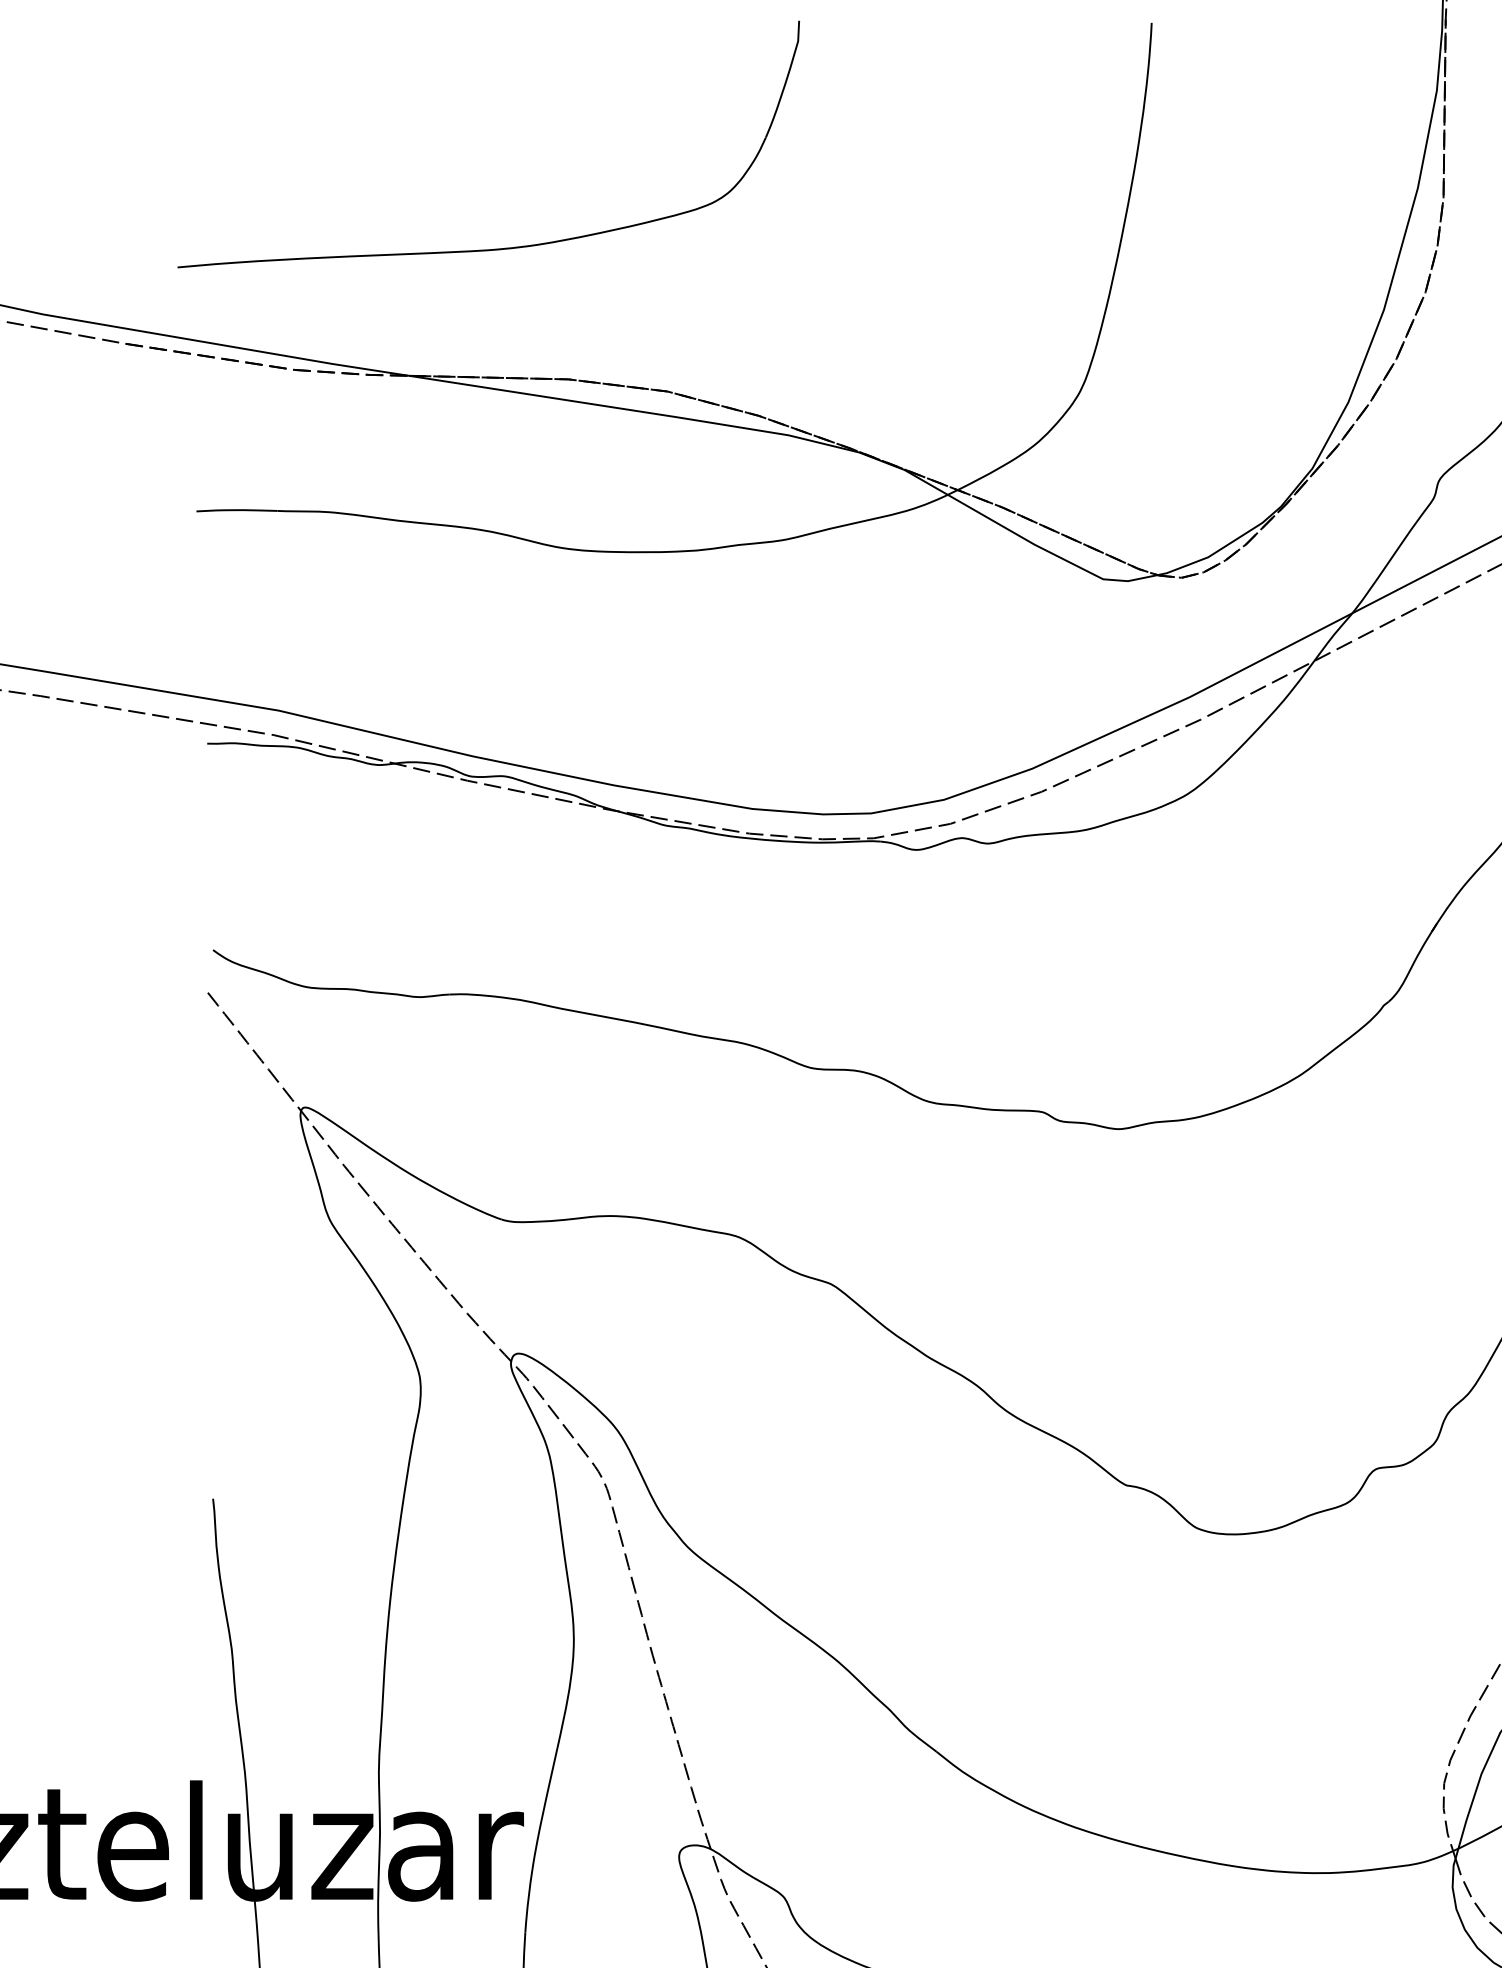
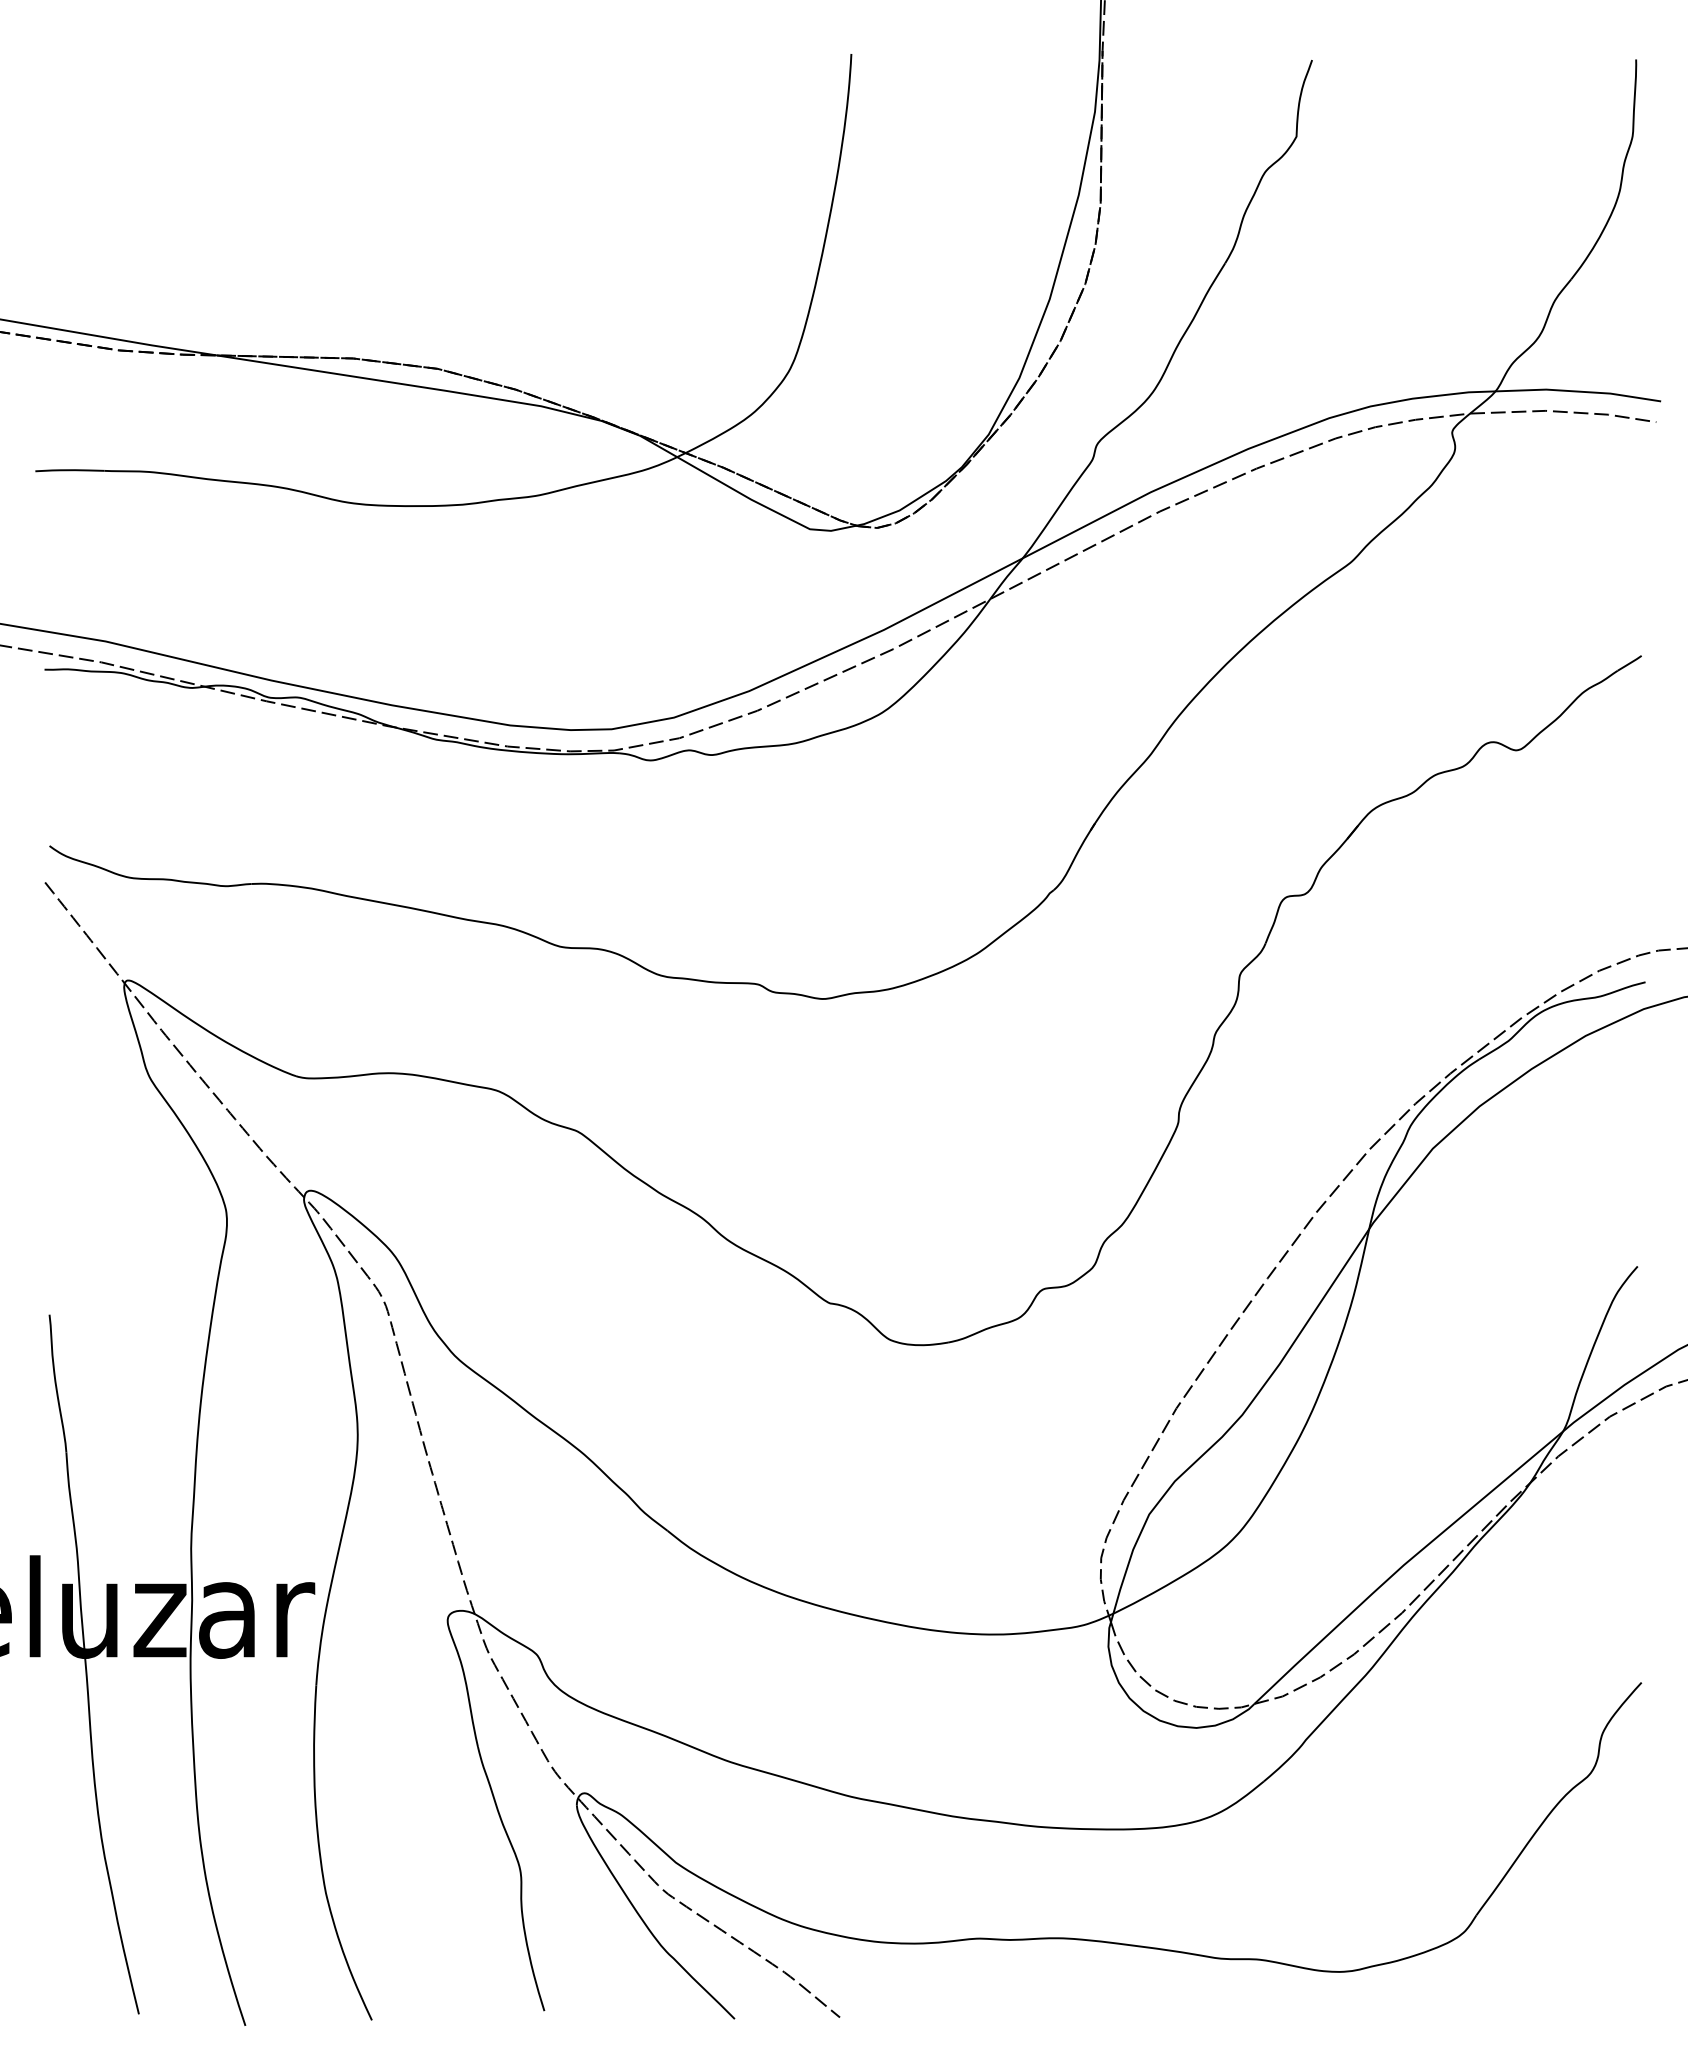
part: (493, 248) -> (289, 246), removed

